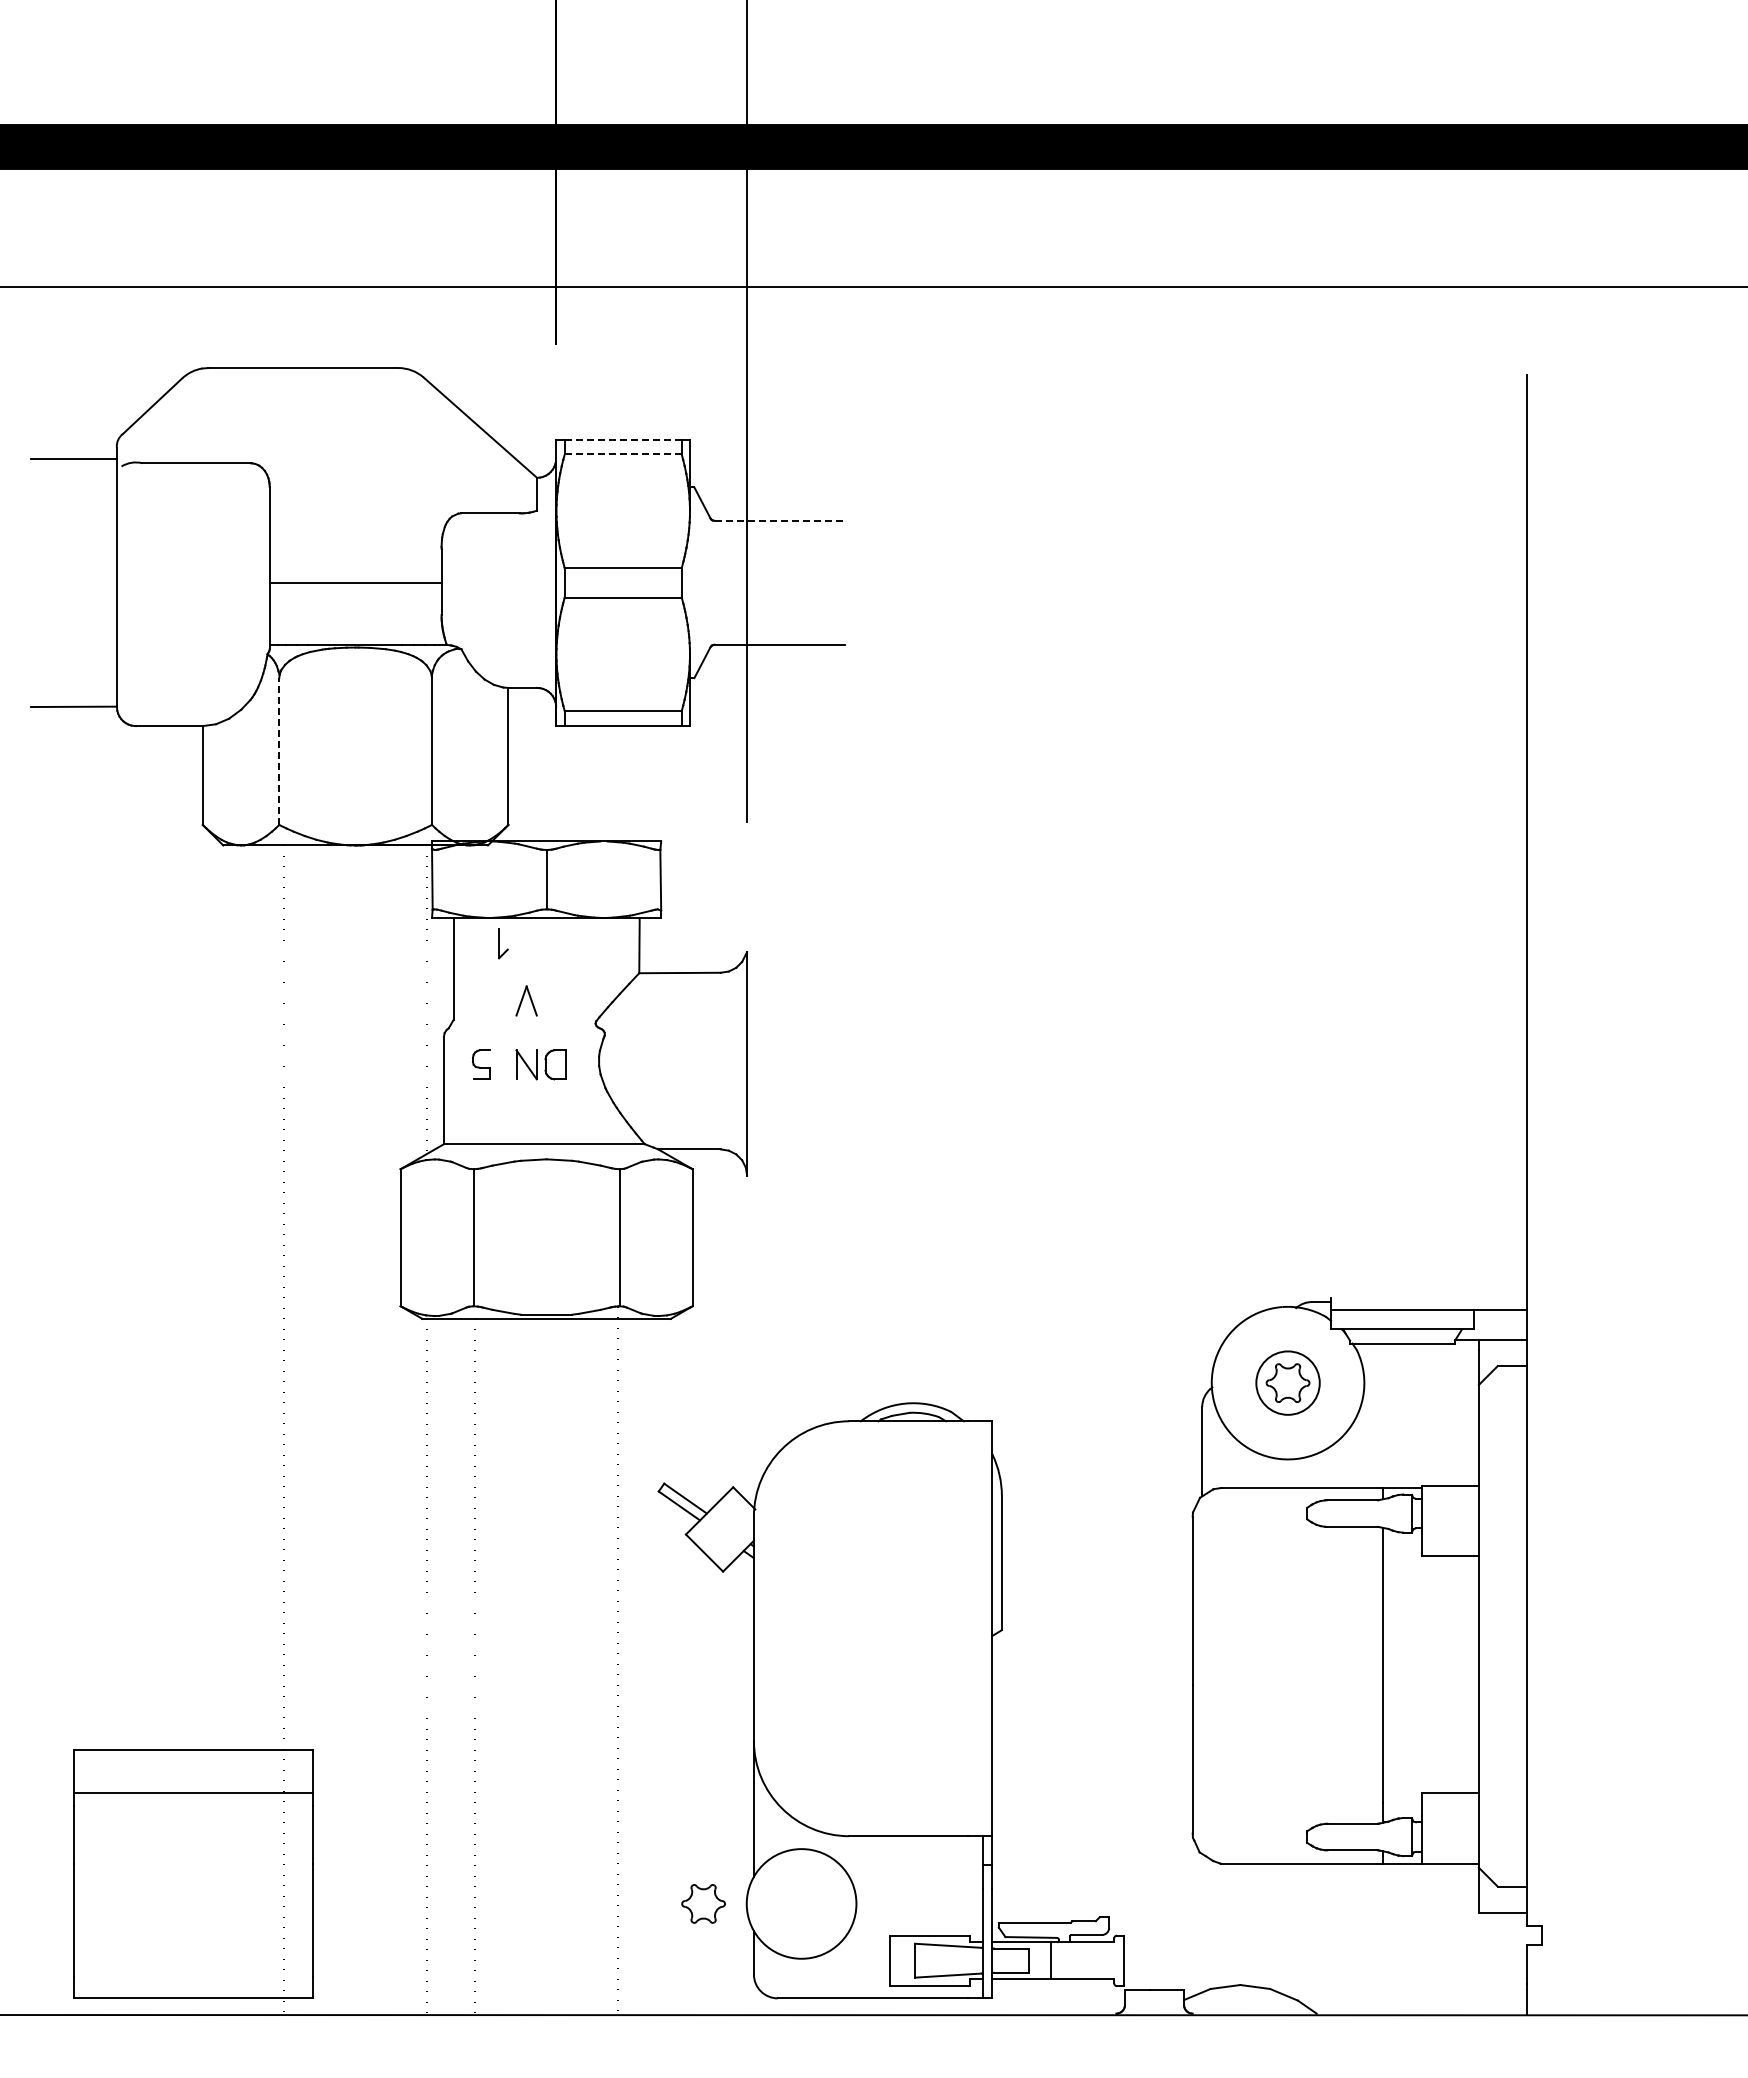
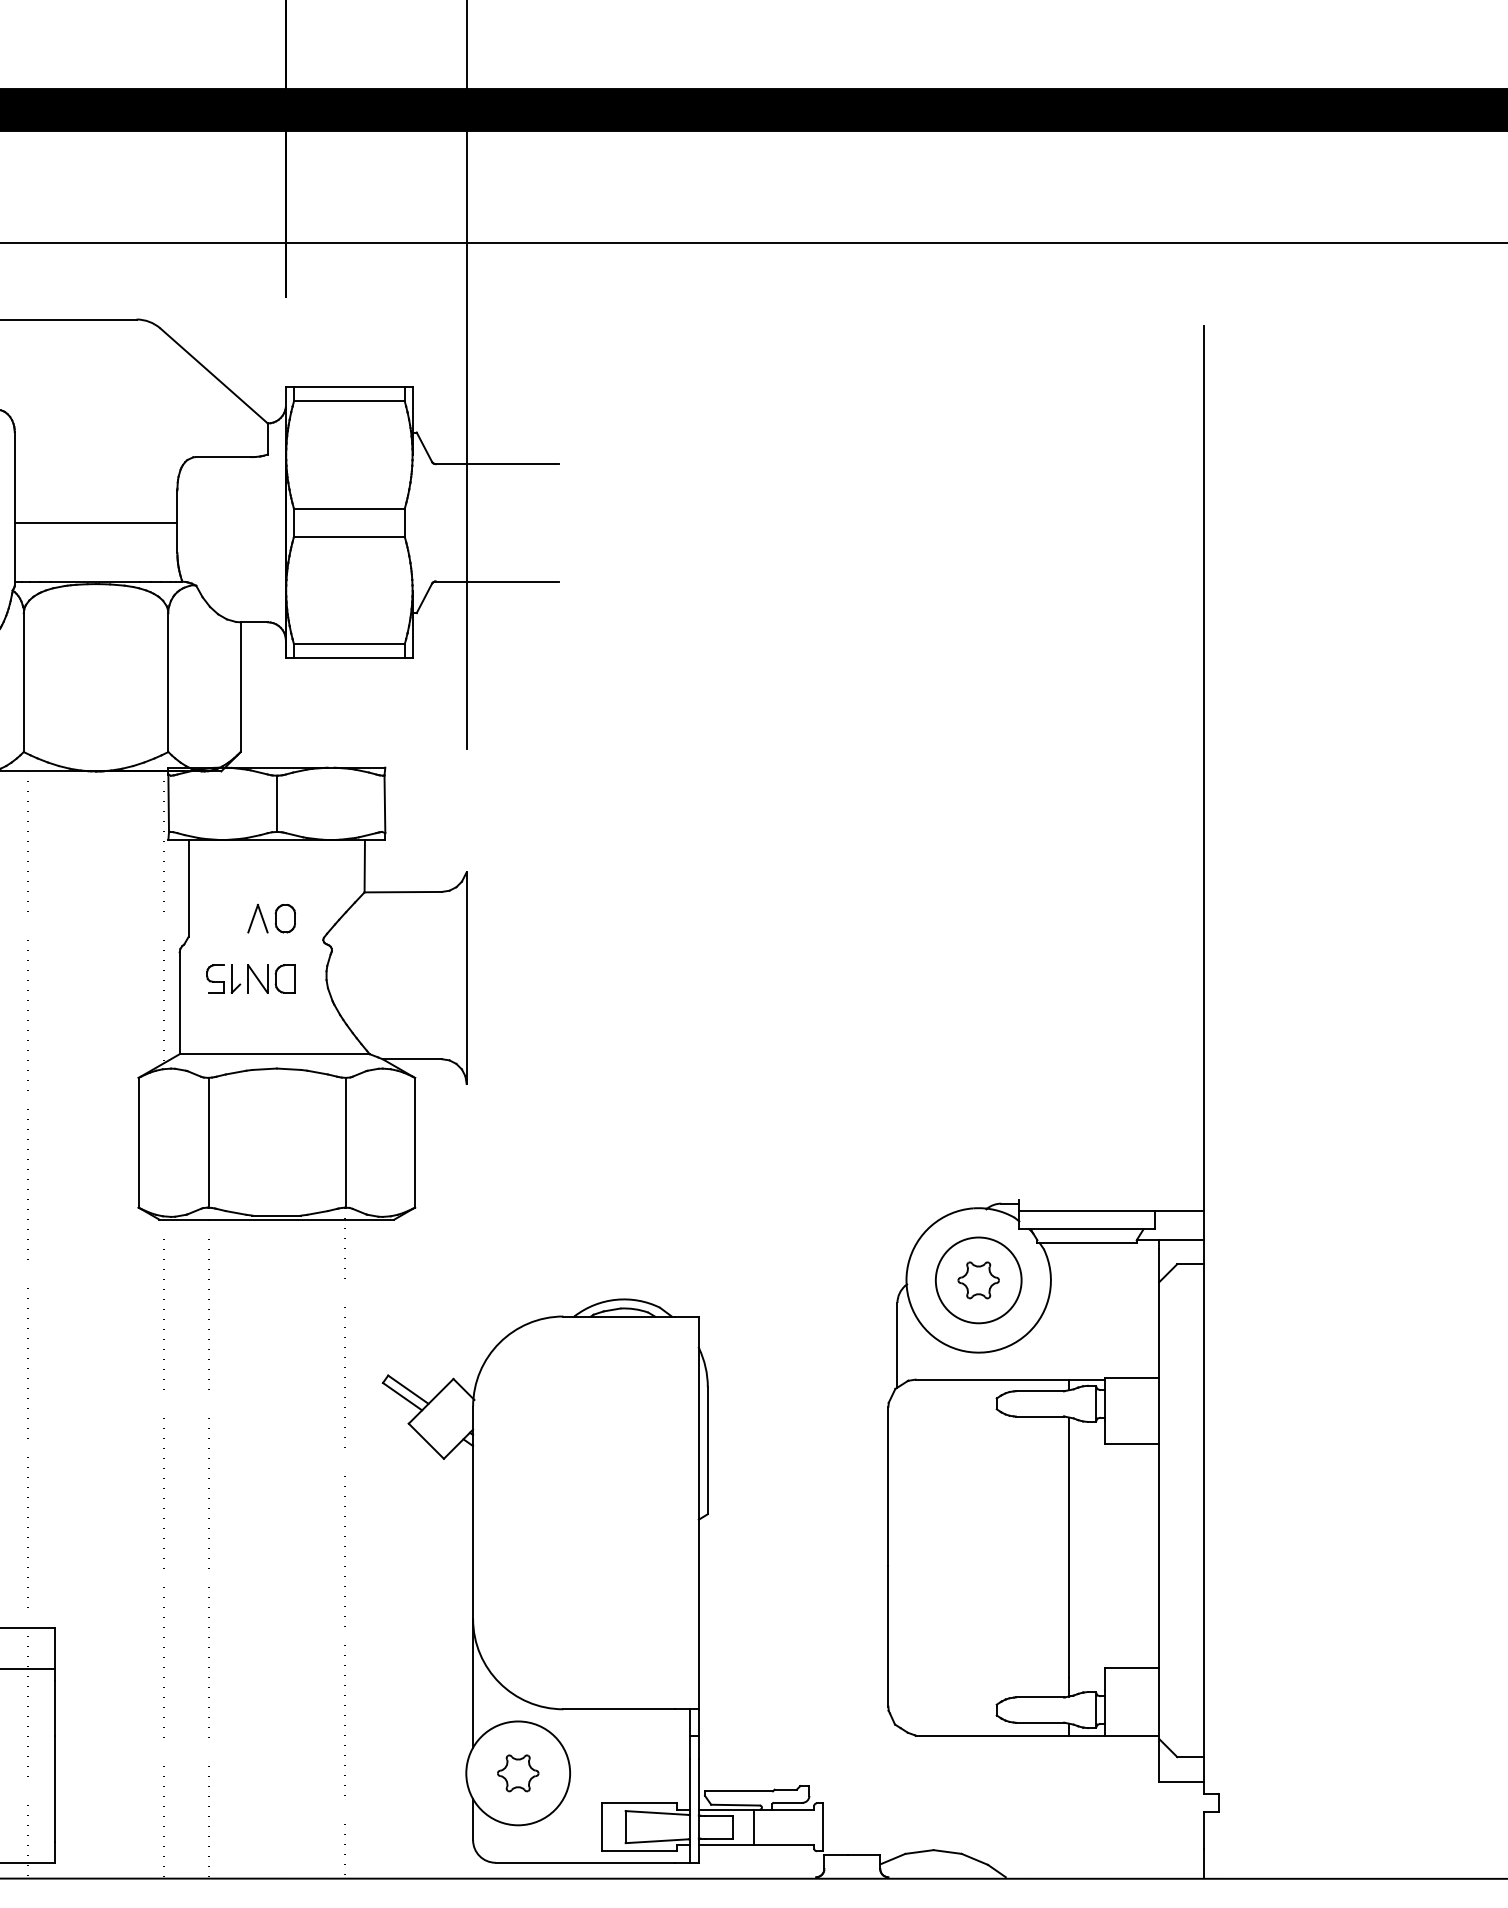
line: (623, 439) -> (349, 387), dashed -> solid
line: (623, 454) -> (349, 401), dashed -> solid
line: (779, 520) -> (497, 463), dashed -> solid
line: (279, 751) -> (24, 682), dashed -> solid
part: (503, 943) -> (236, 978), moved
part: (555, 1000) -> (285, 918), added
circle: (1287, 1382) -> (978, 1279), size x1.43
part: (703, 1903) -> (518, 1772), moved

